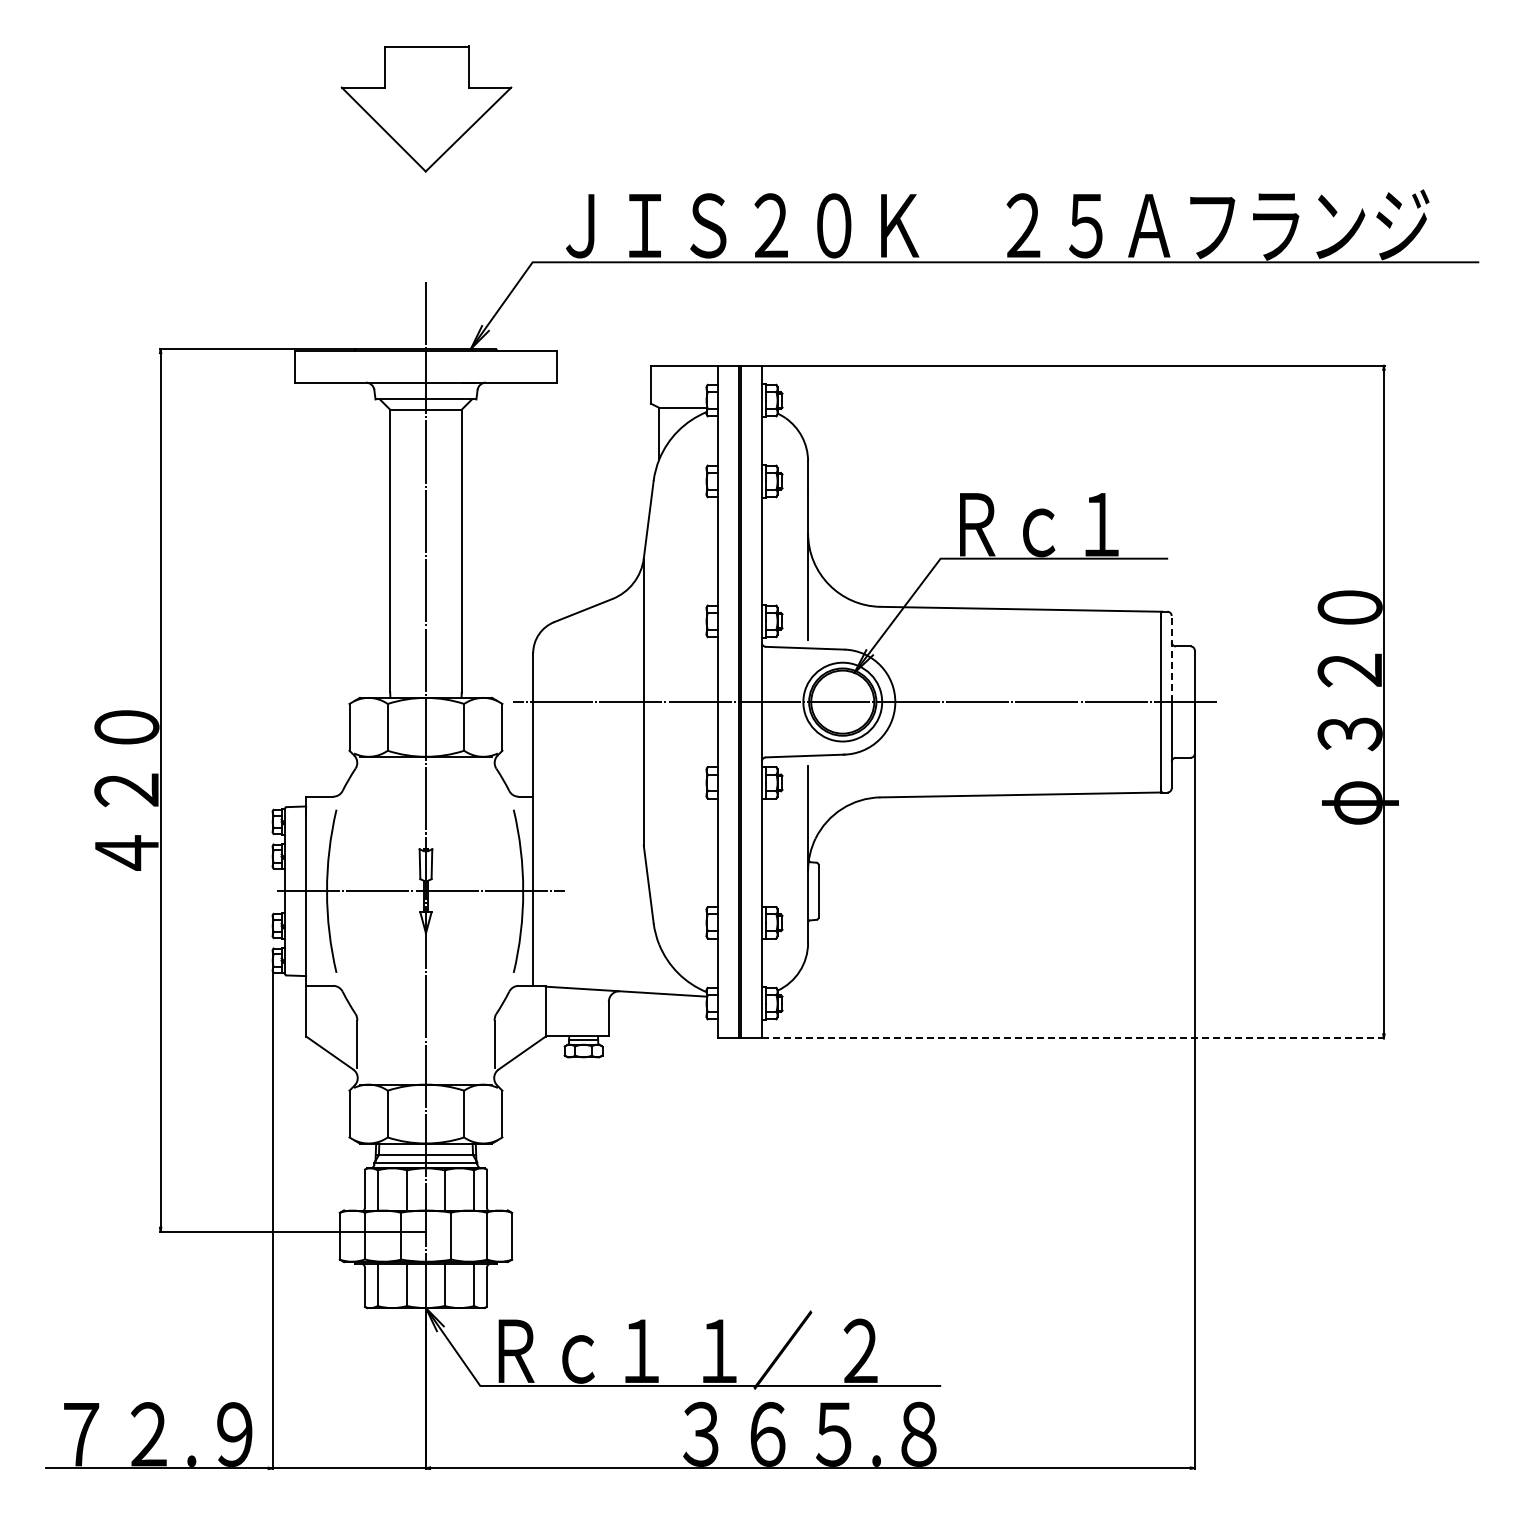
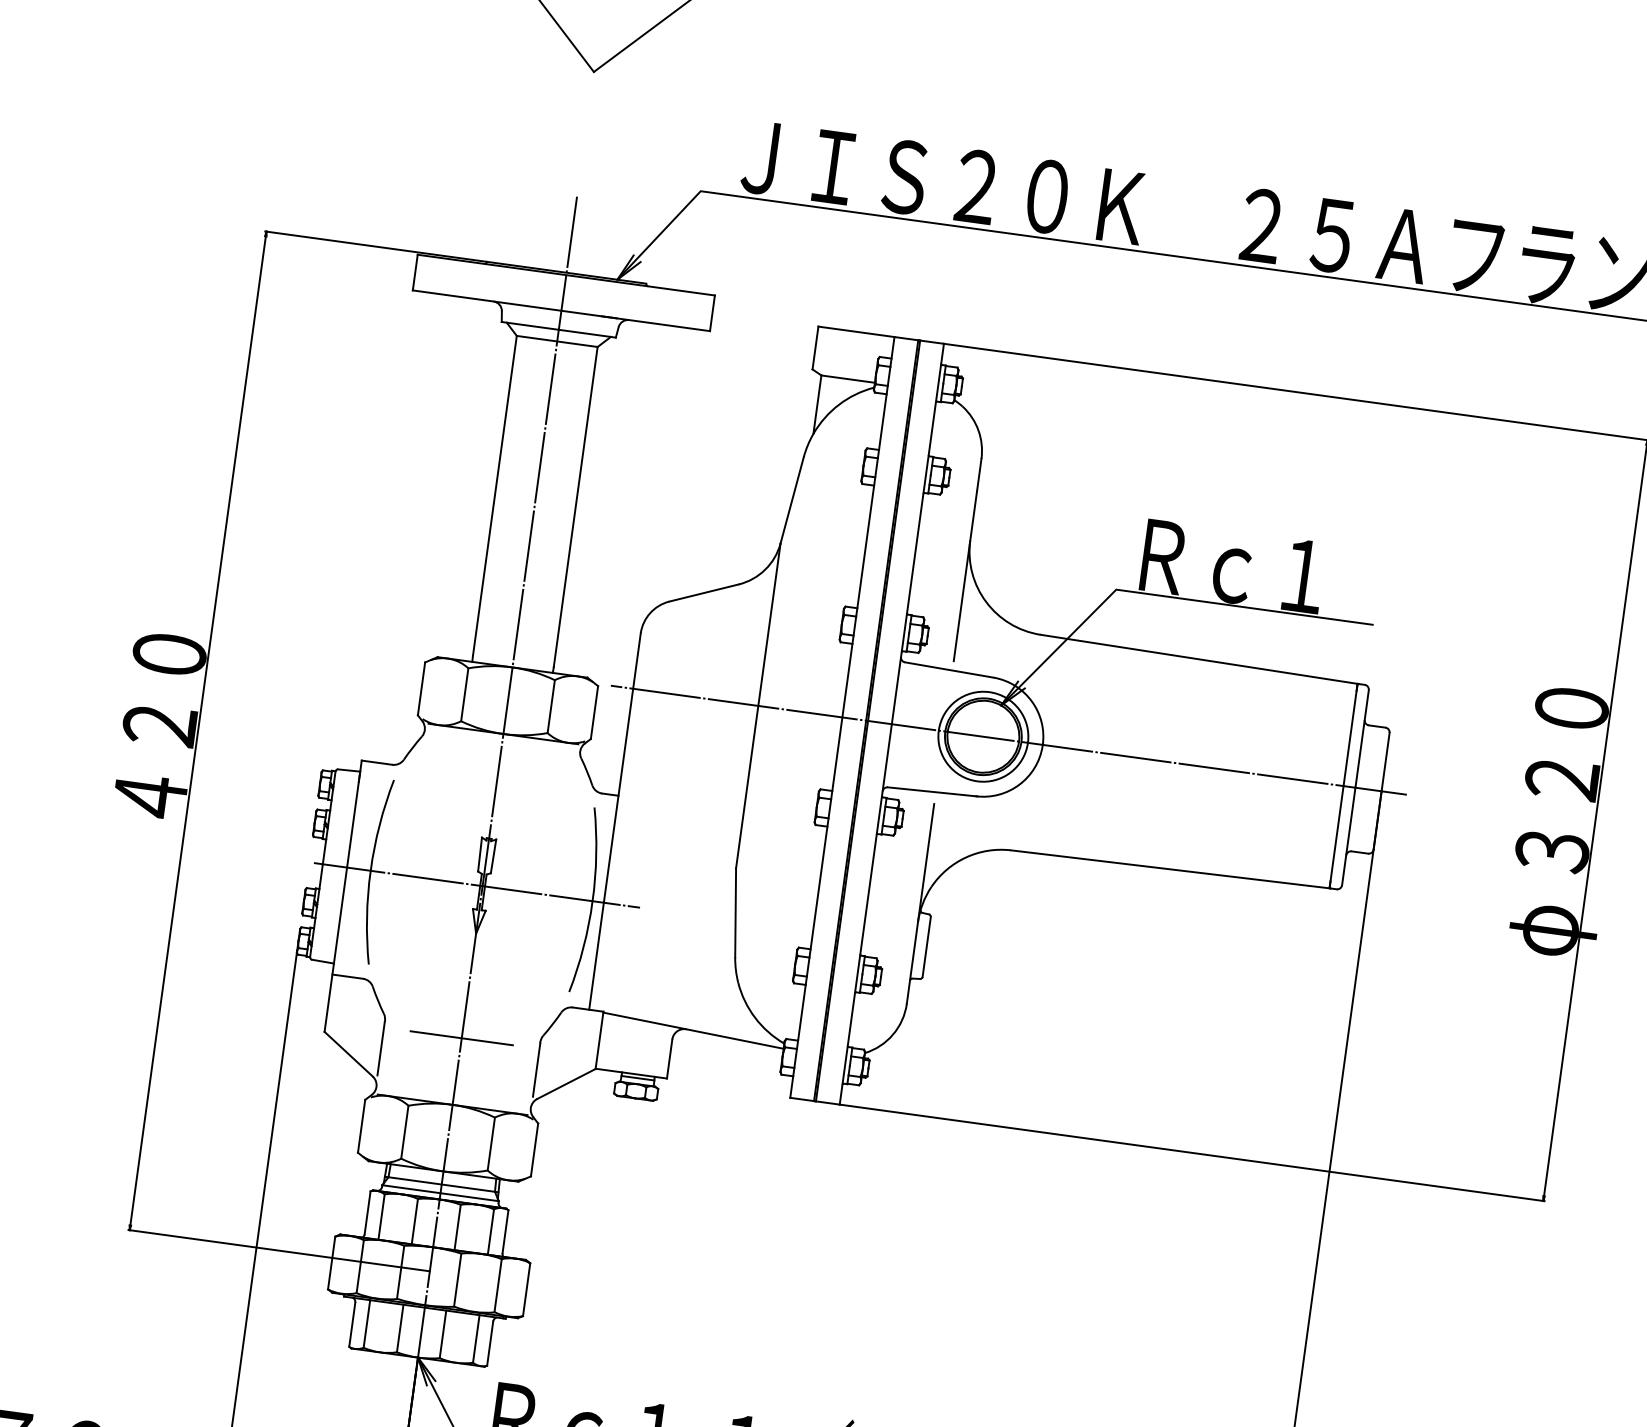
line: (1171, 658) -> (1361, 738), dashed -> solid
line: (425, 1025) -> (461, 1037), added
line: (1073, 1038) -> (1192, 1152), dashed -> solid

